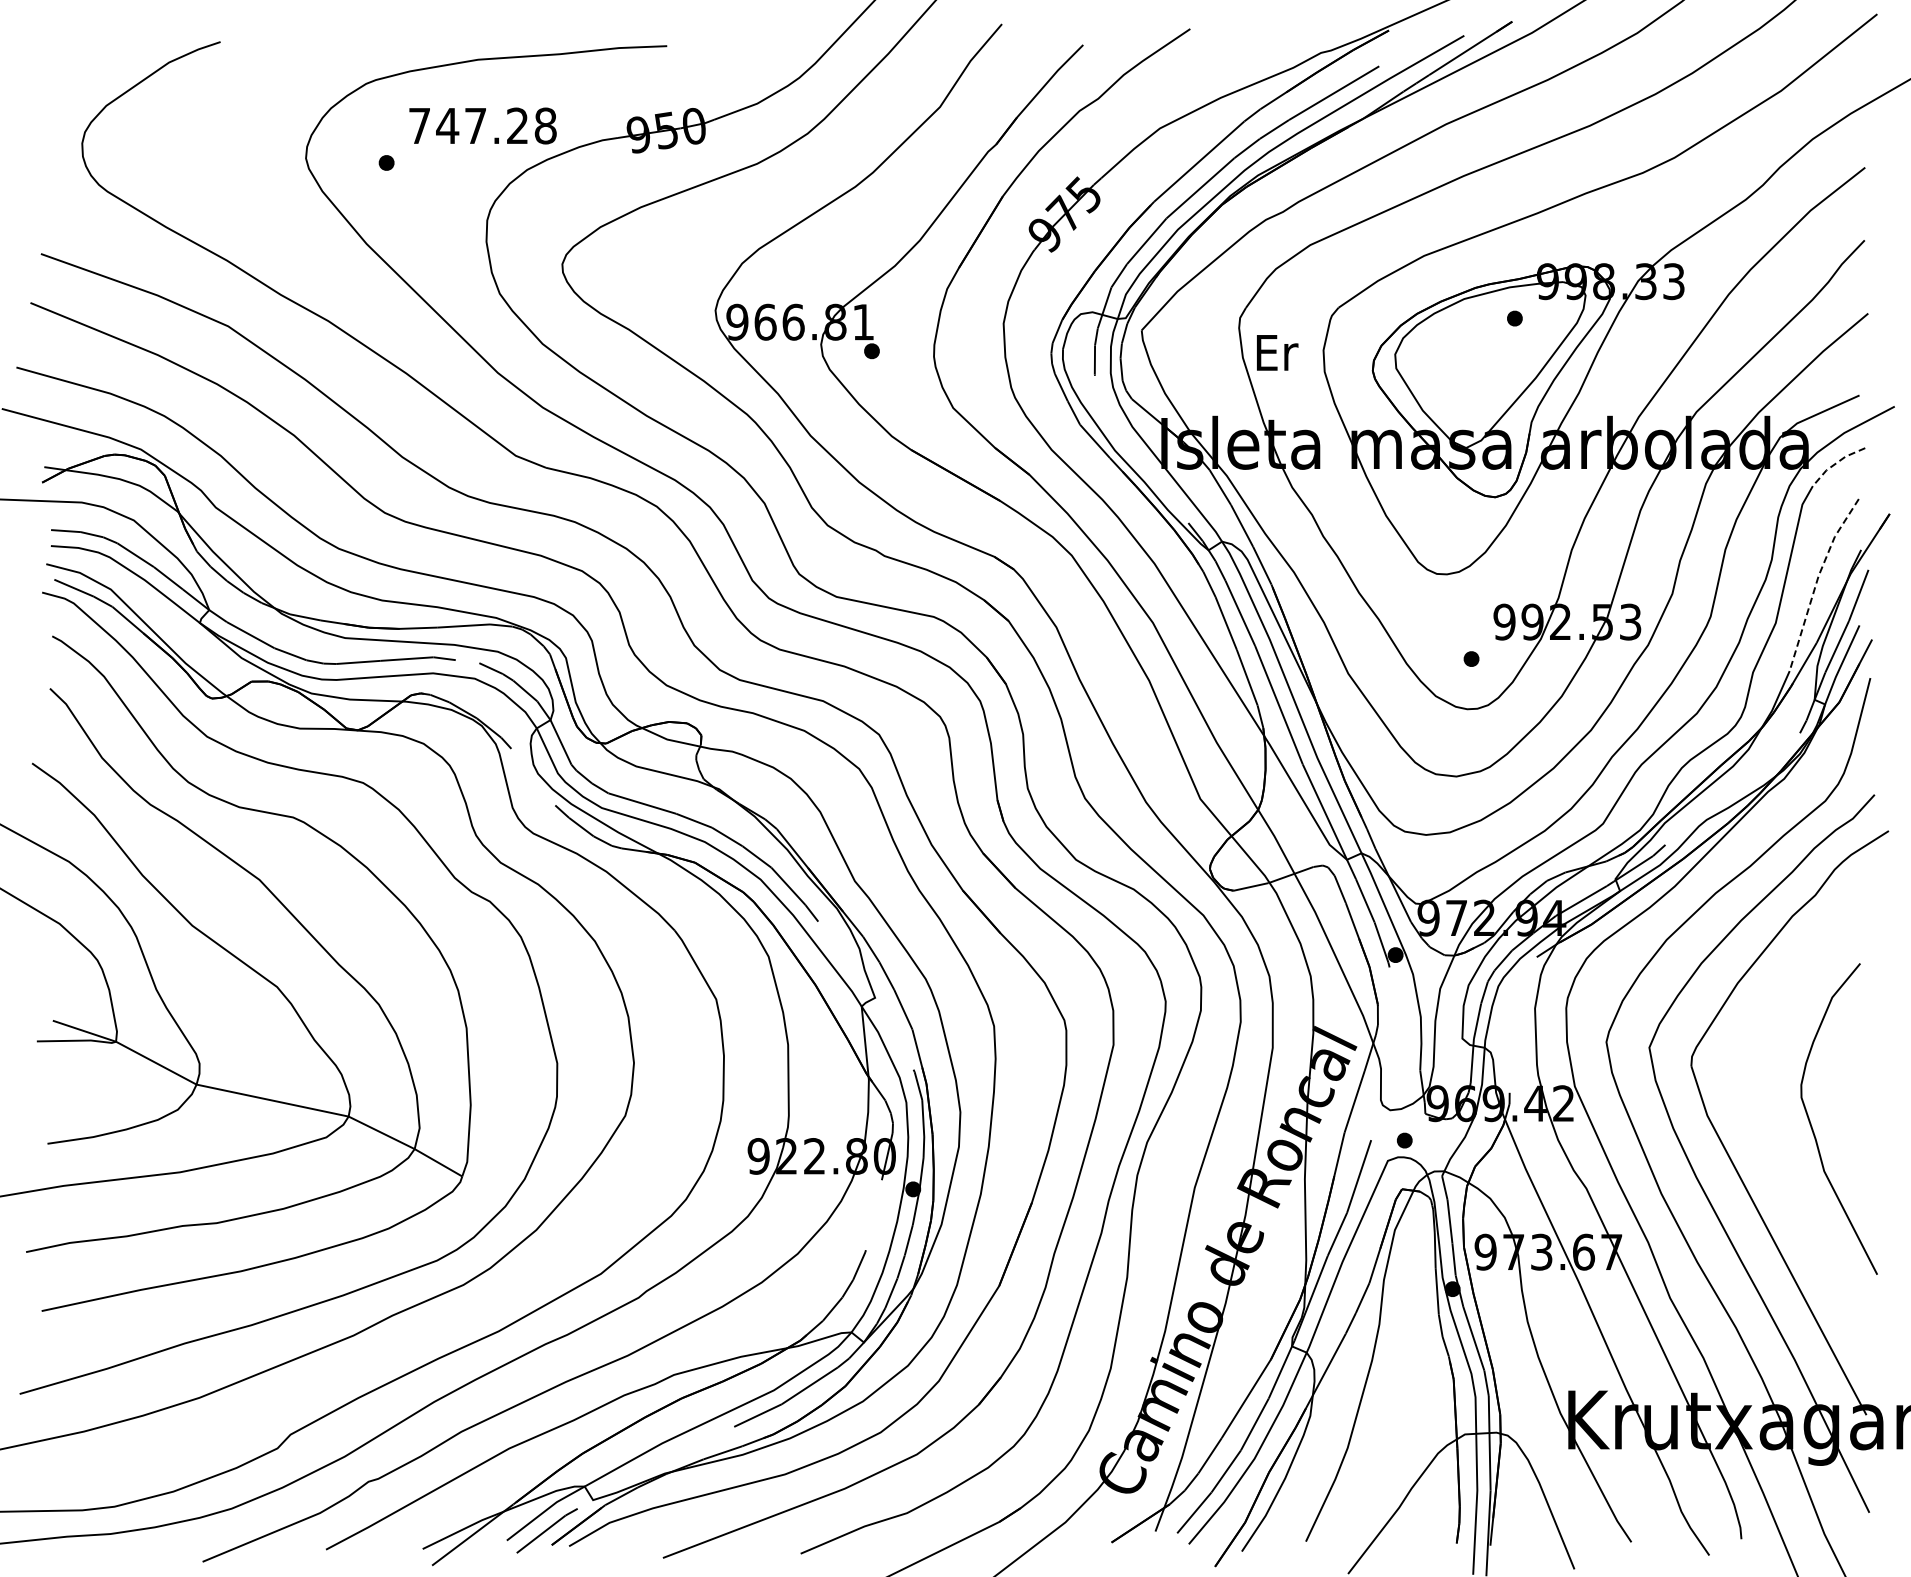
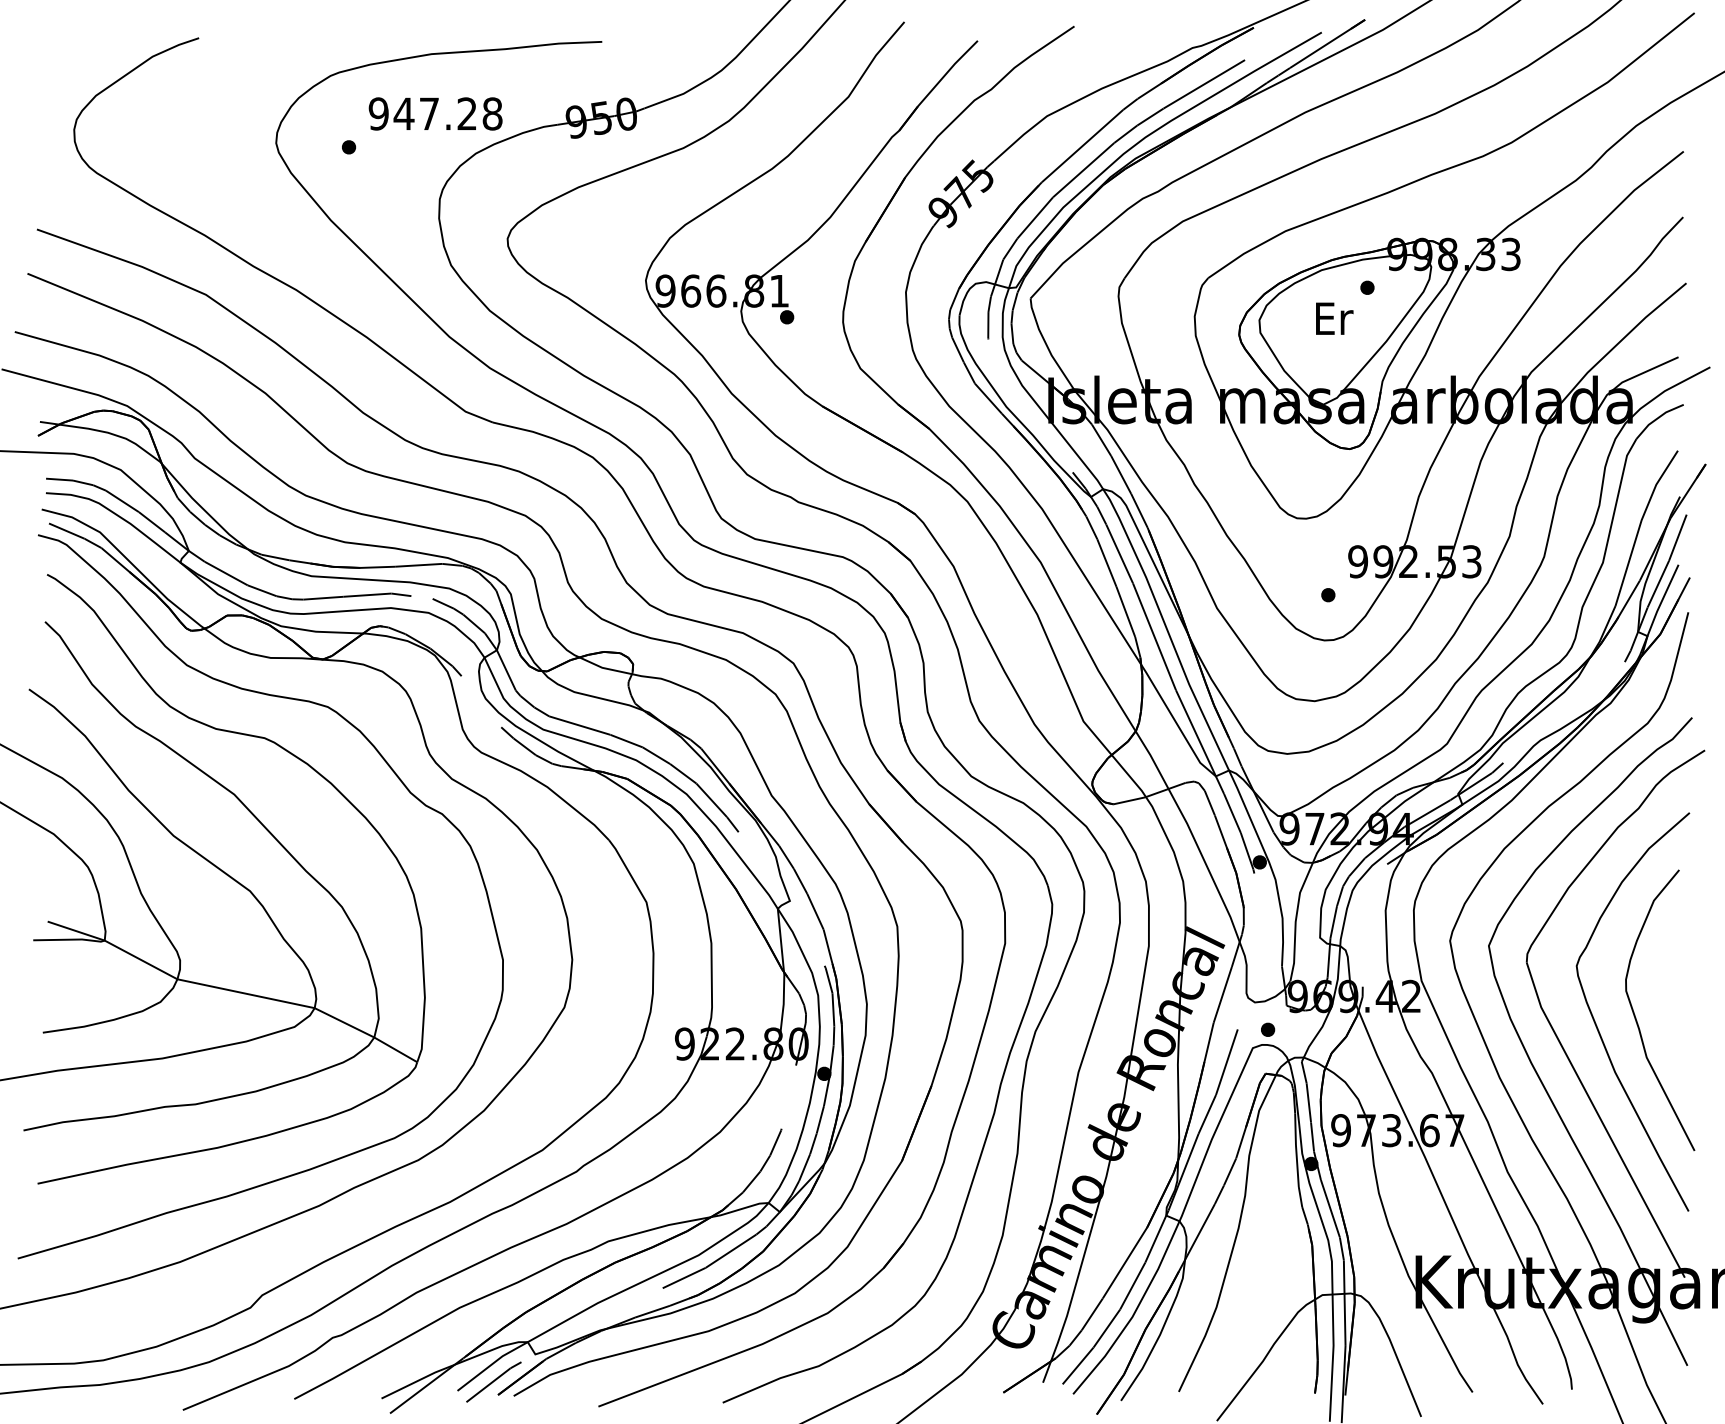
text: (419, 125) -> (378, 113), 747.28 -> 947.28
text: (1277, 352) -> (1334, 318), moved
line: (1836, 463) -> (1657, 418), dashed -> solid
line: (1817, 580) -> (1640, 524), dashed -> solid
curve: (1769, 1135) -> (1597, 1025), added

